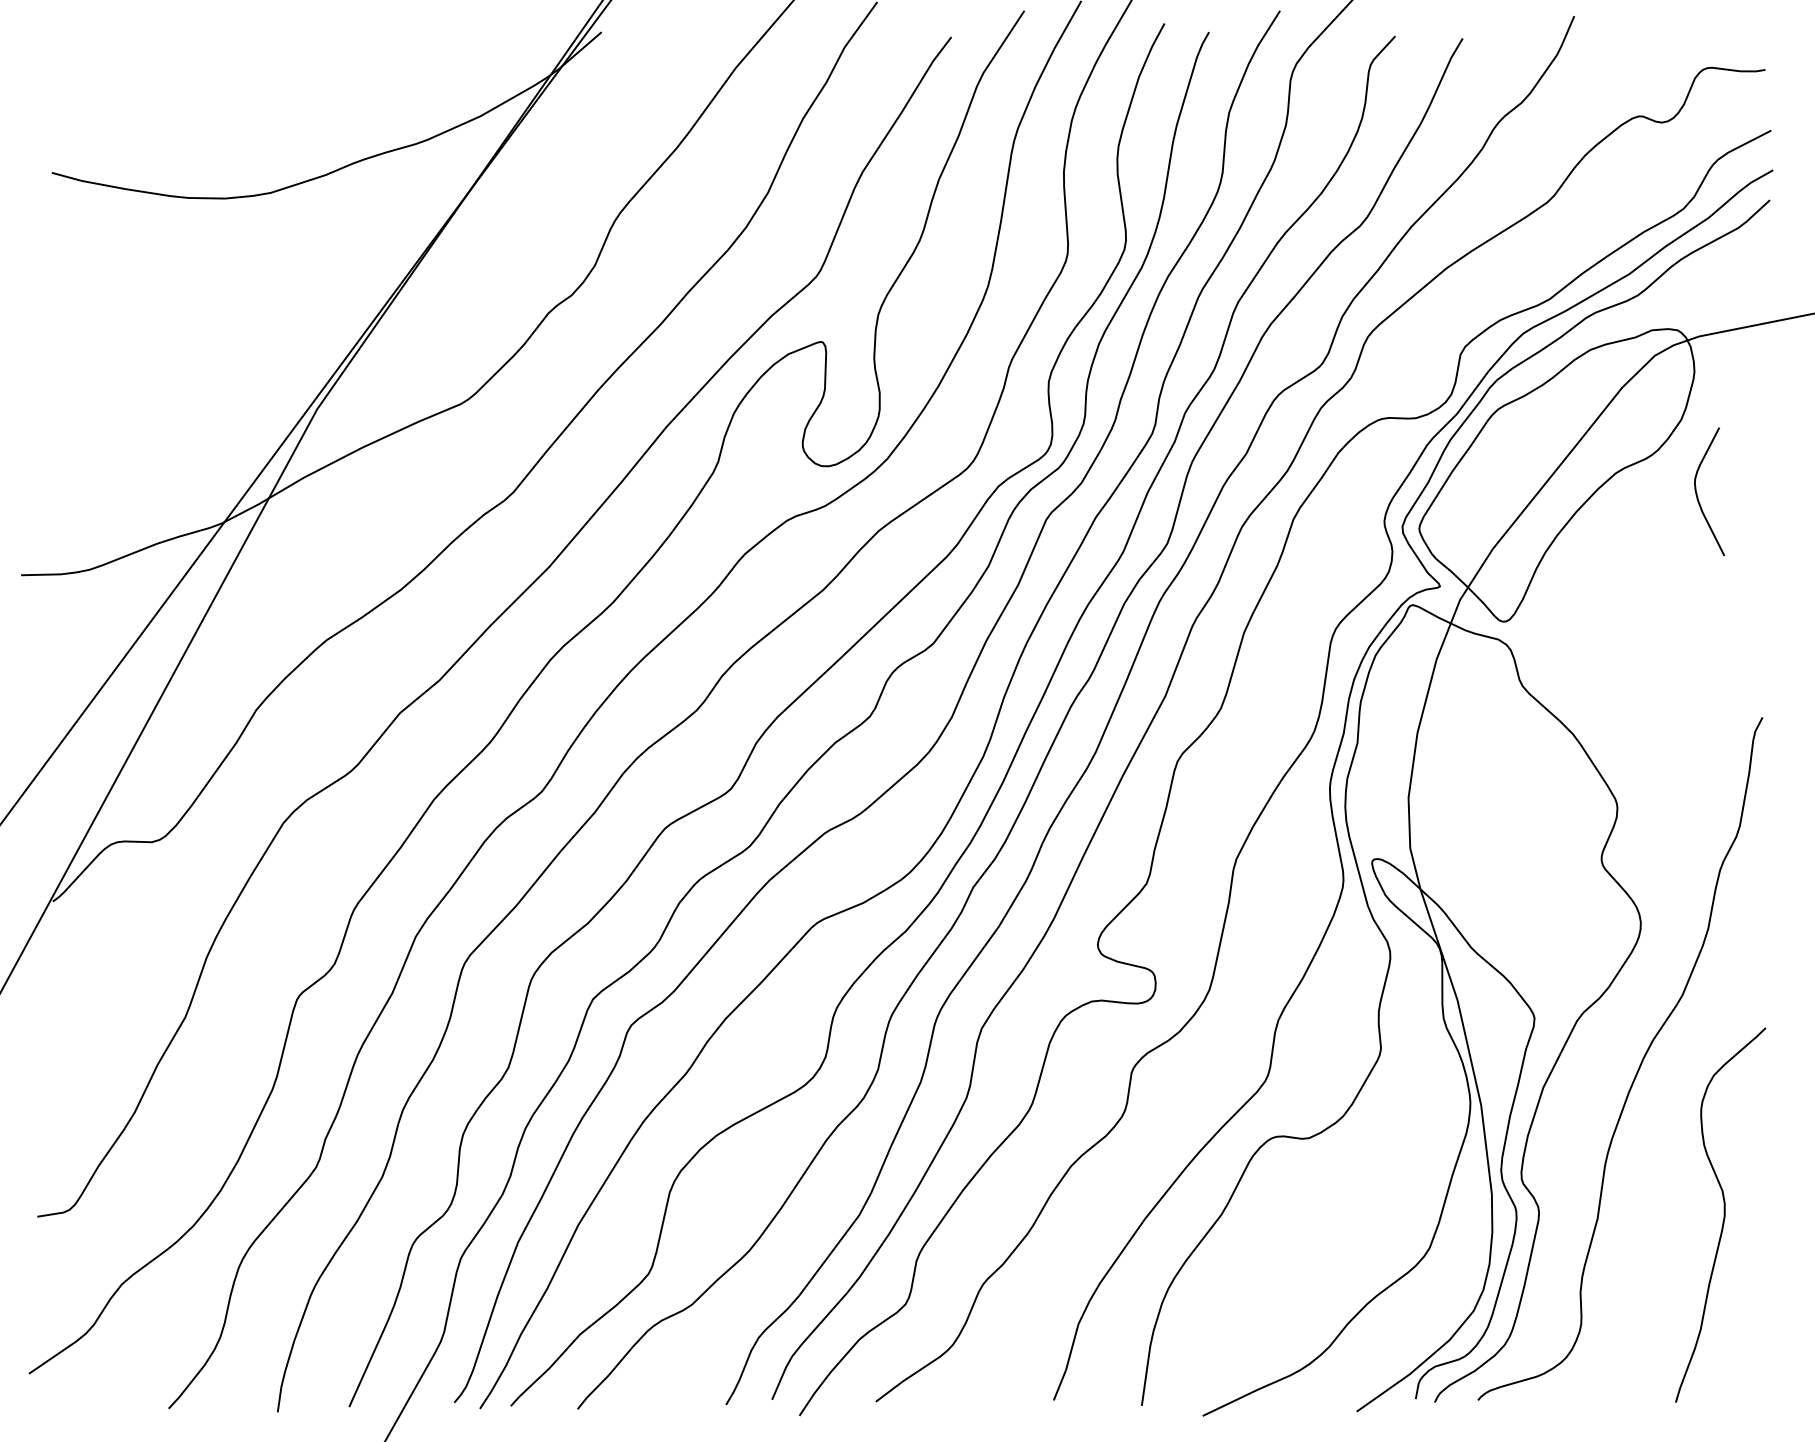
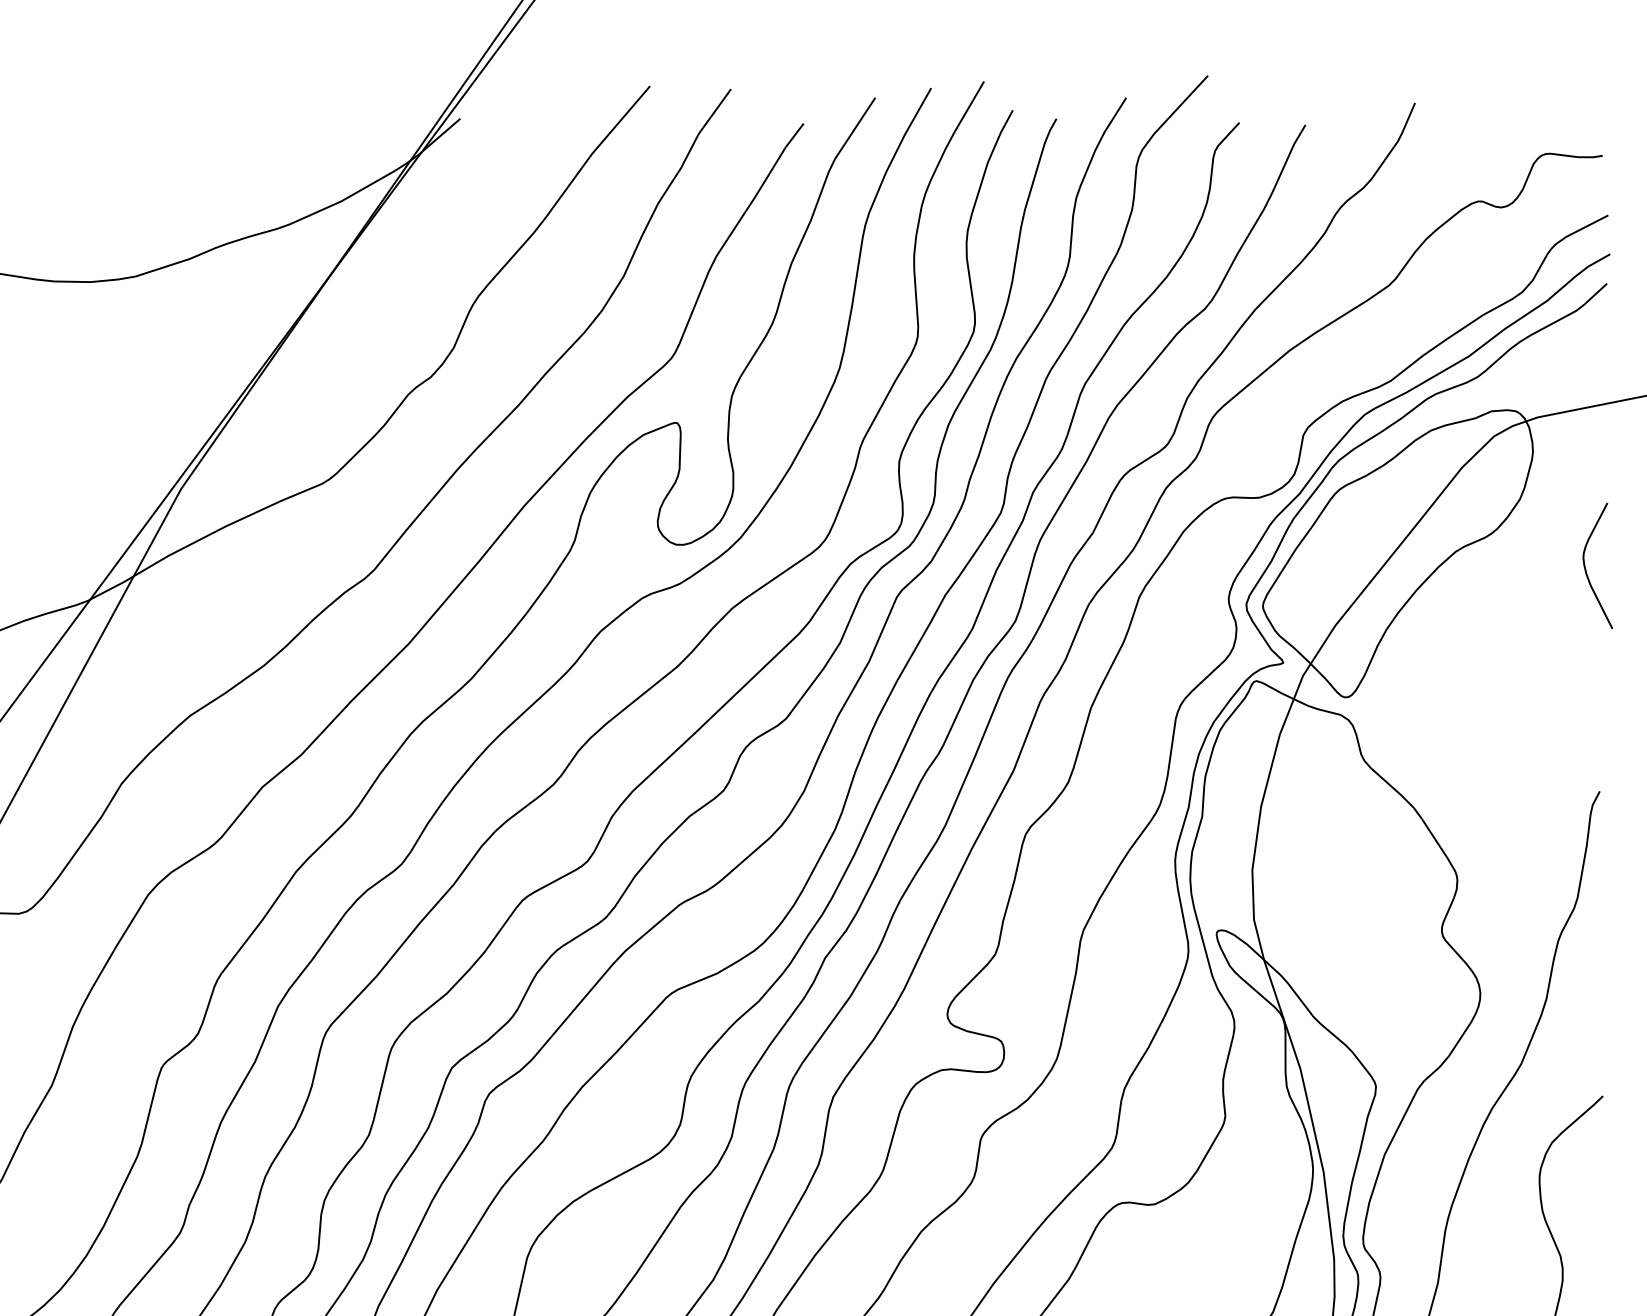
curve: (1697, 493) -> (1586, 567), moved

